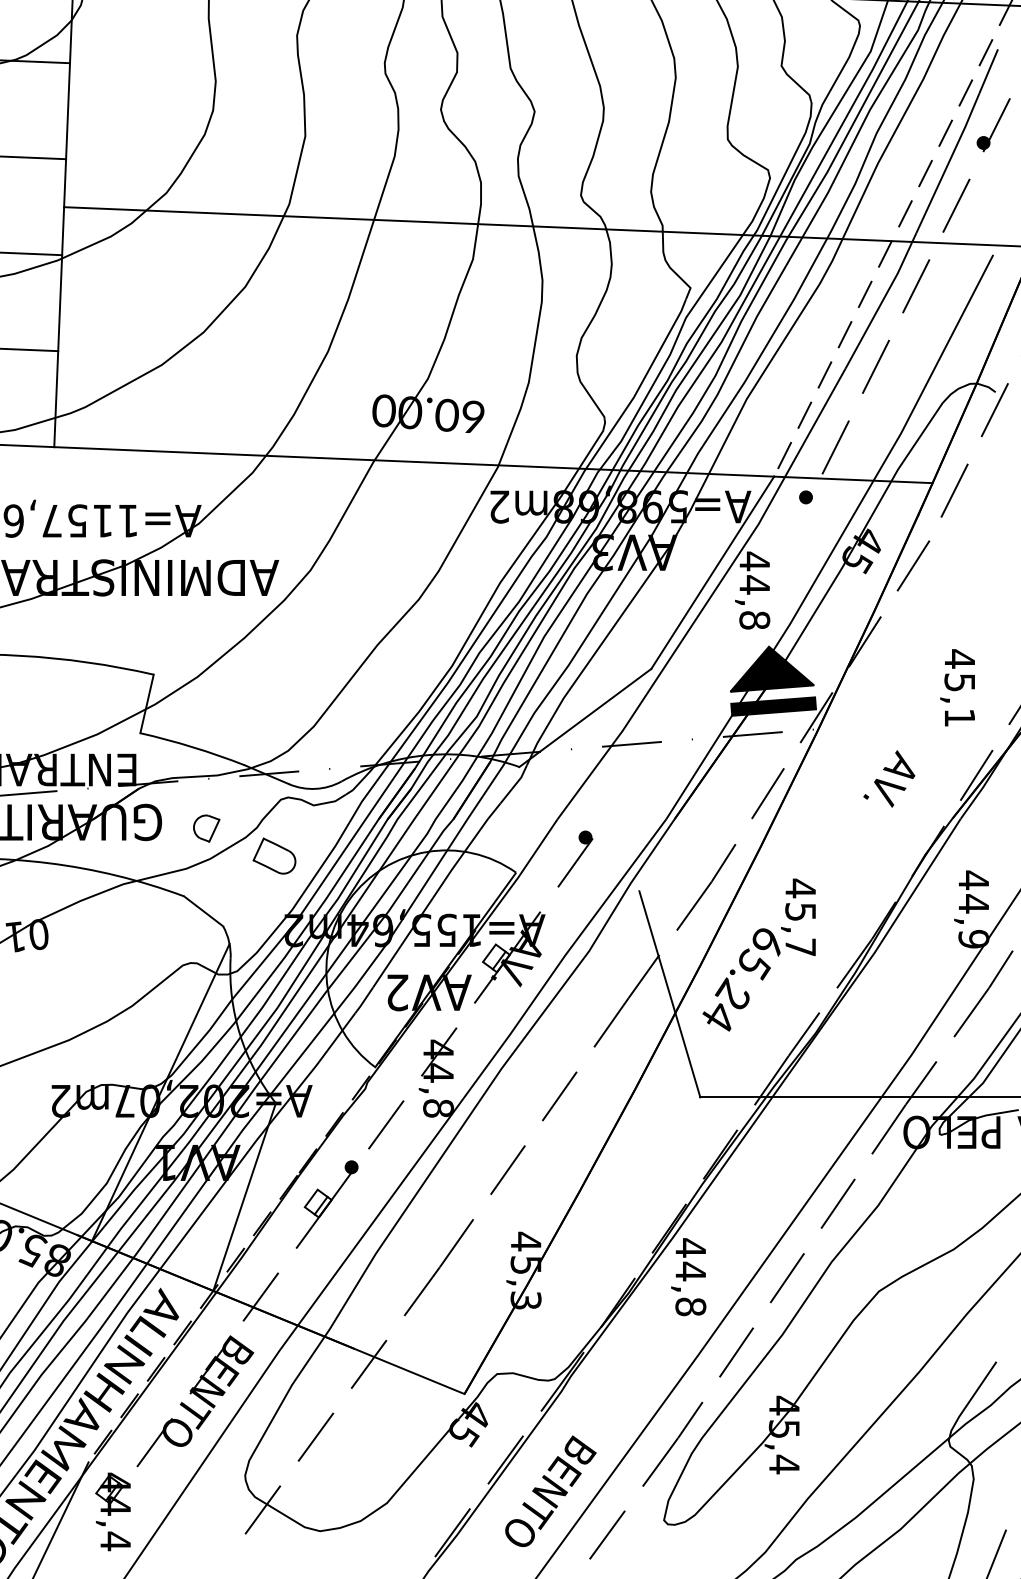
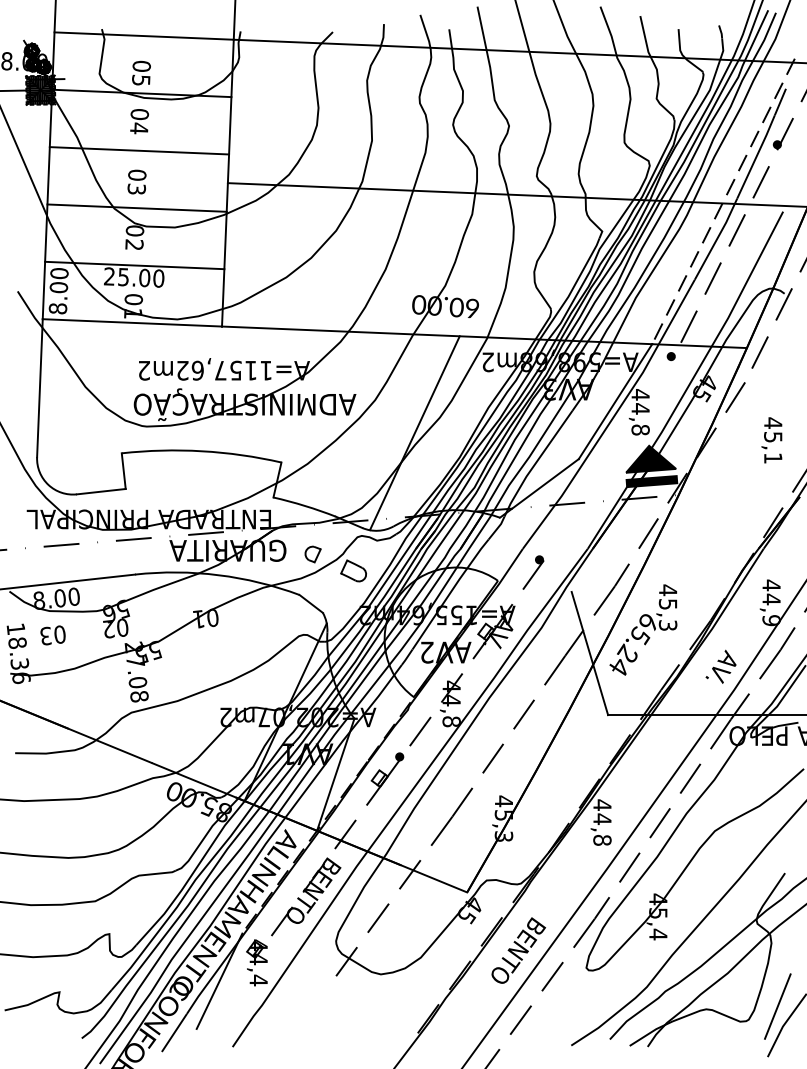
line: (376, 626) -> (414, 433), added
text: (956, 688) -> (771, 440), moved
text: (888, 778) -> (720, 666), moved
text: (799, 947) -> (667, 625), 45,7 -> 45,3

